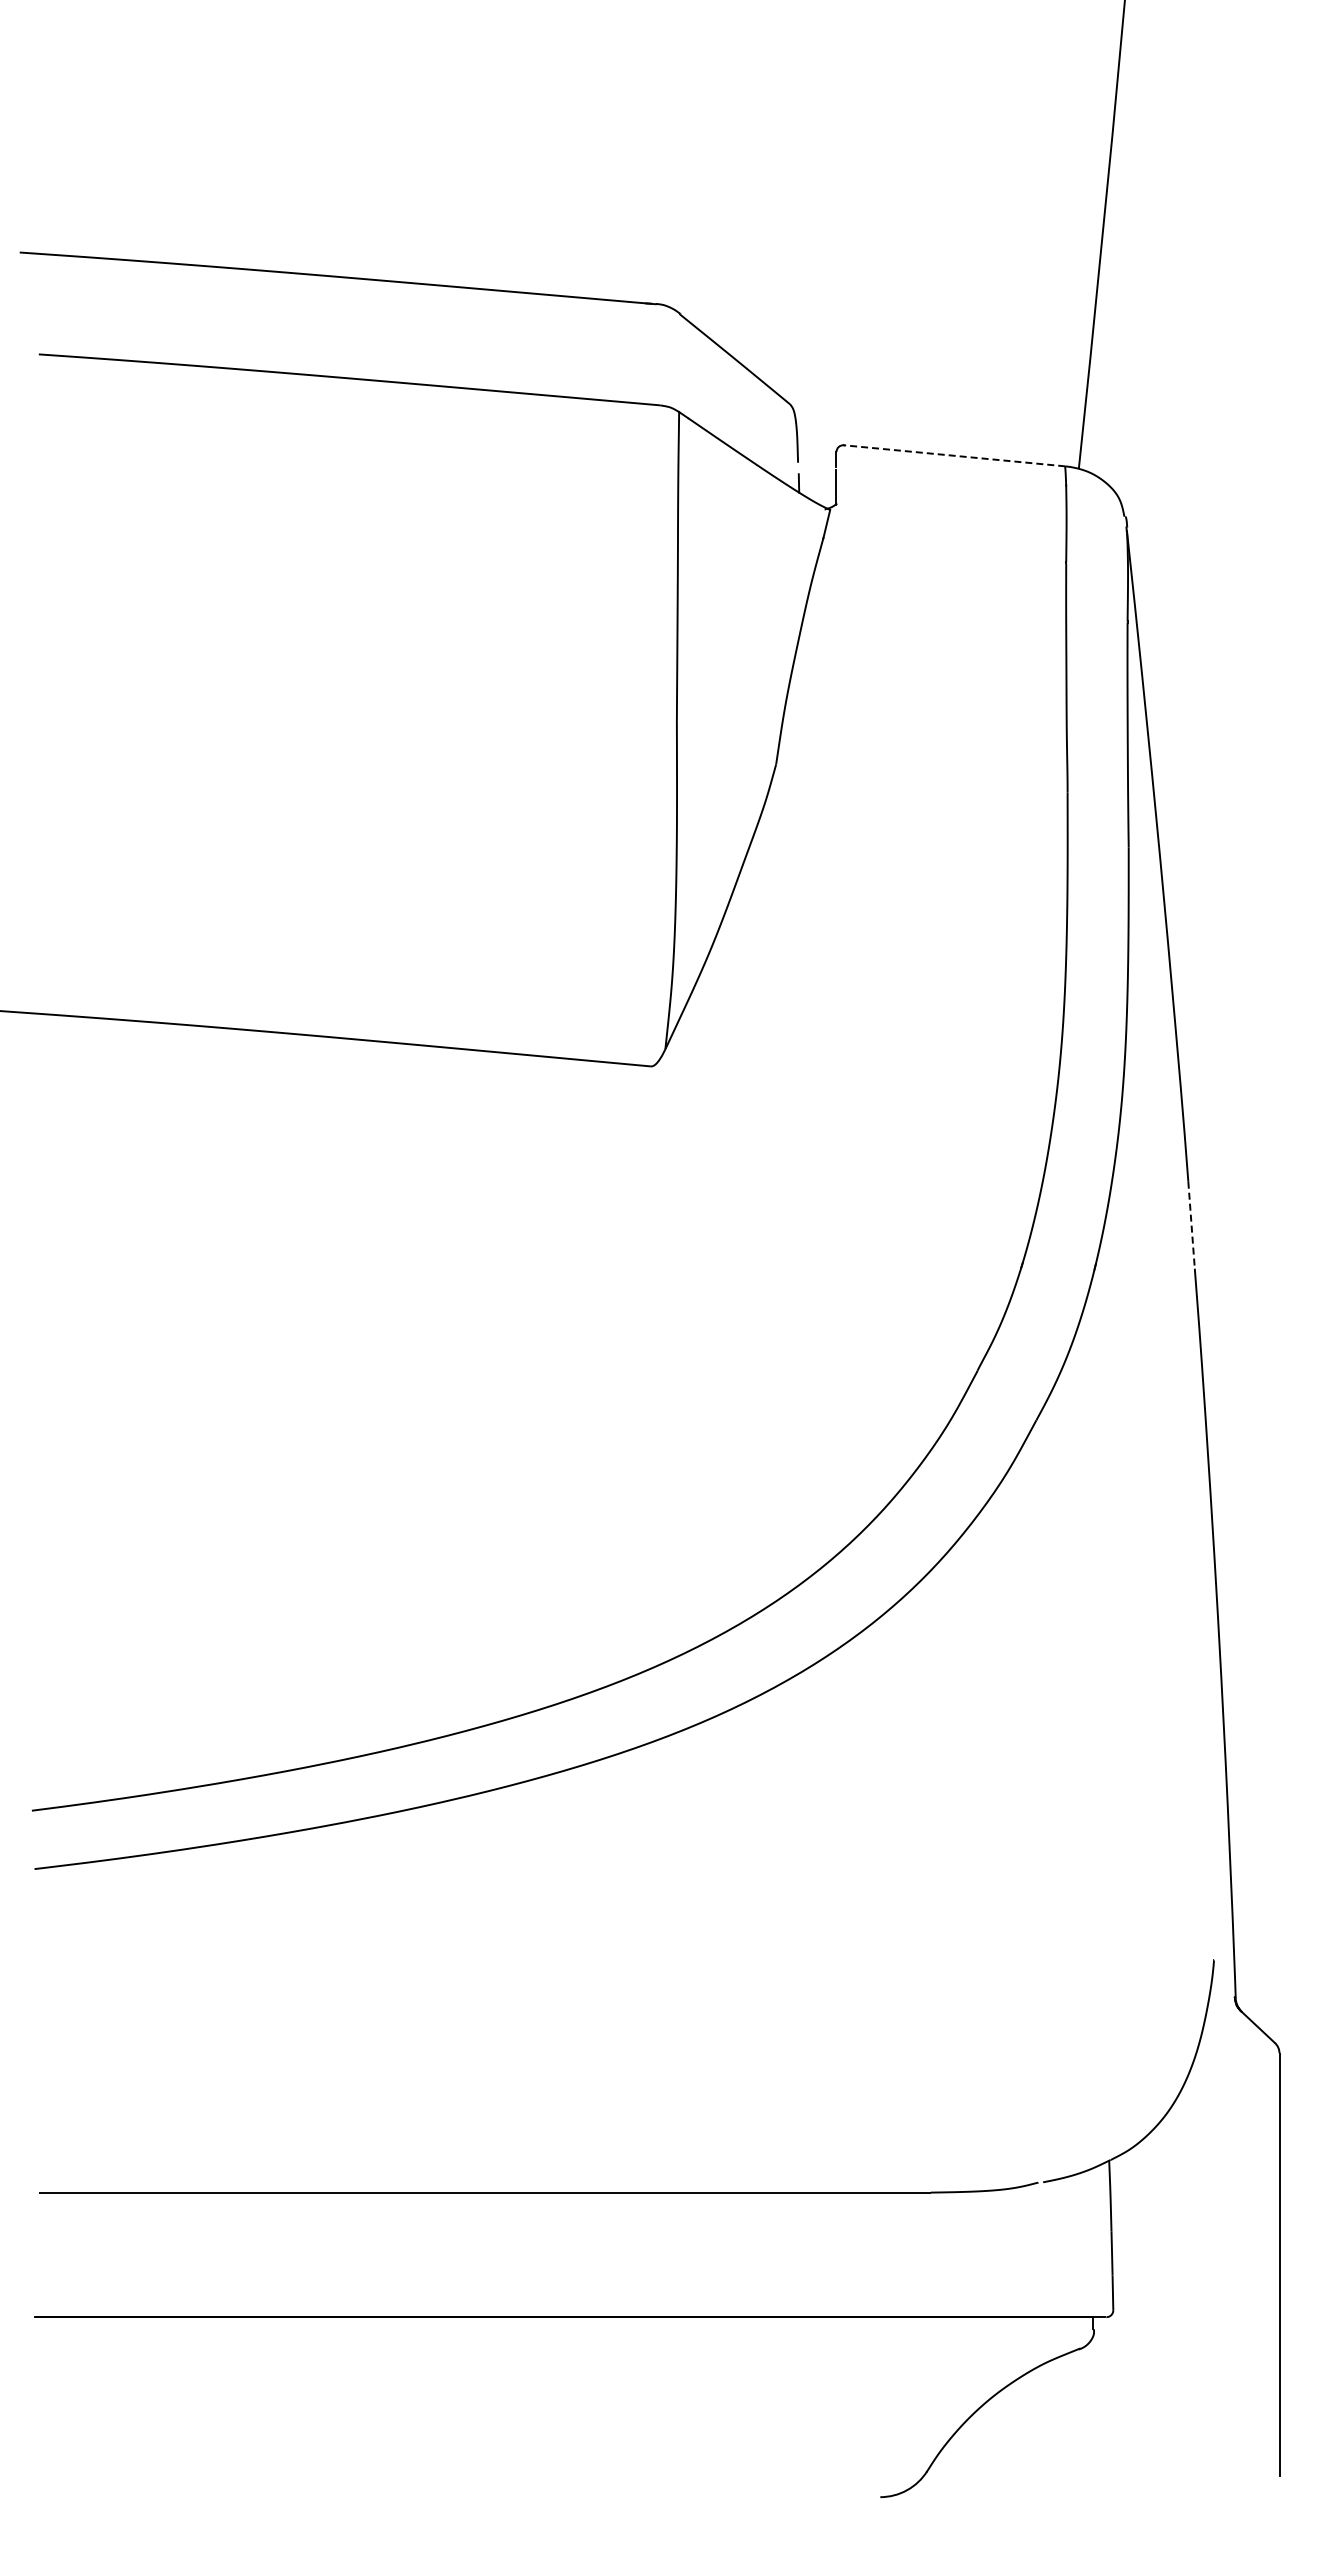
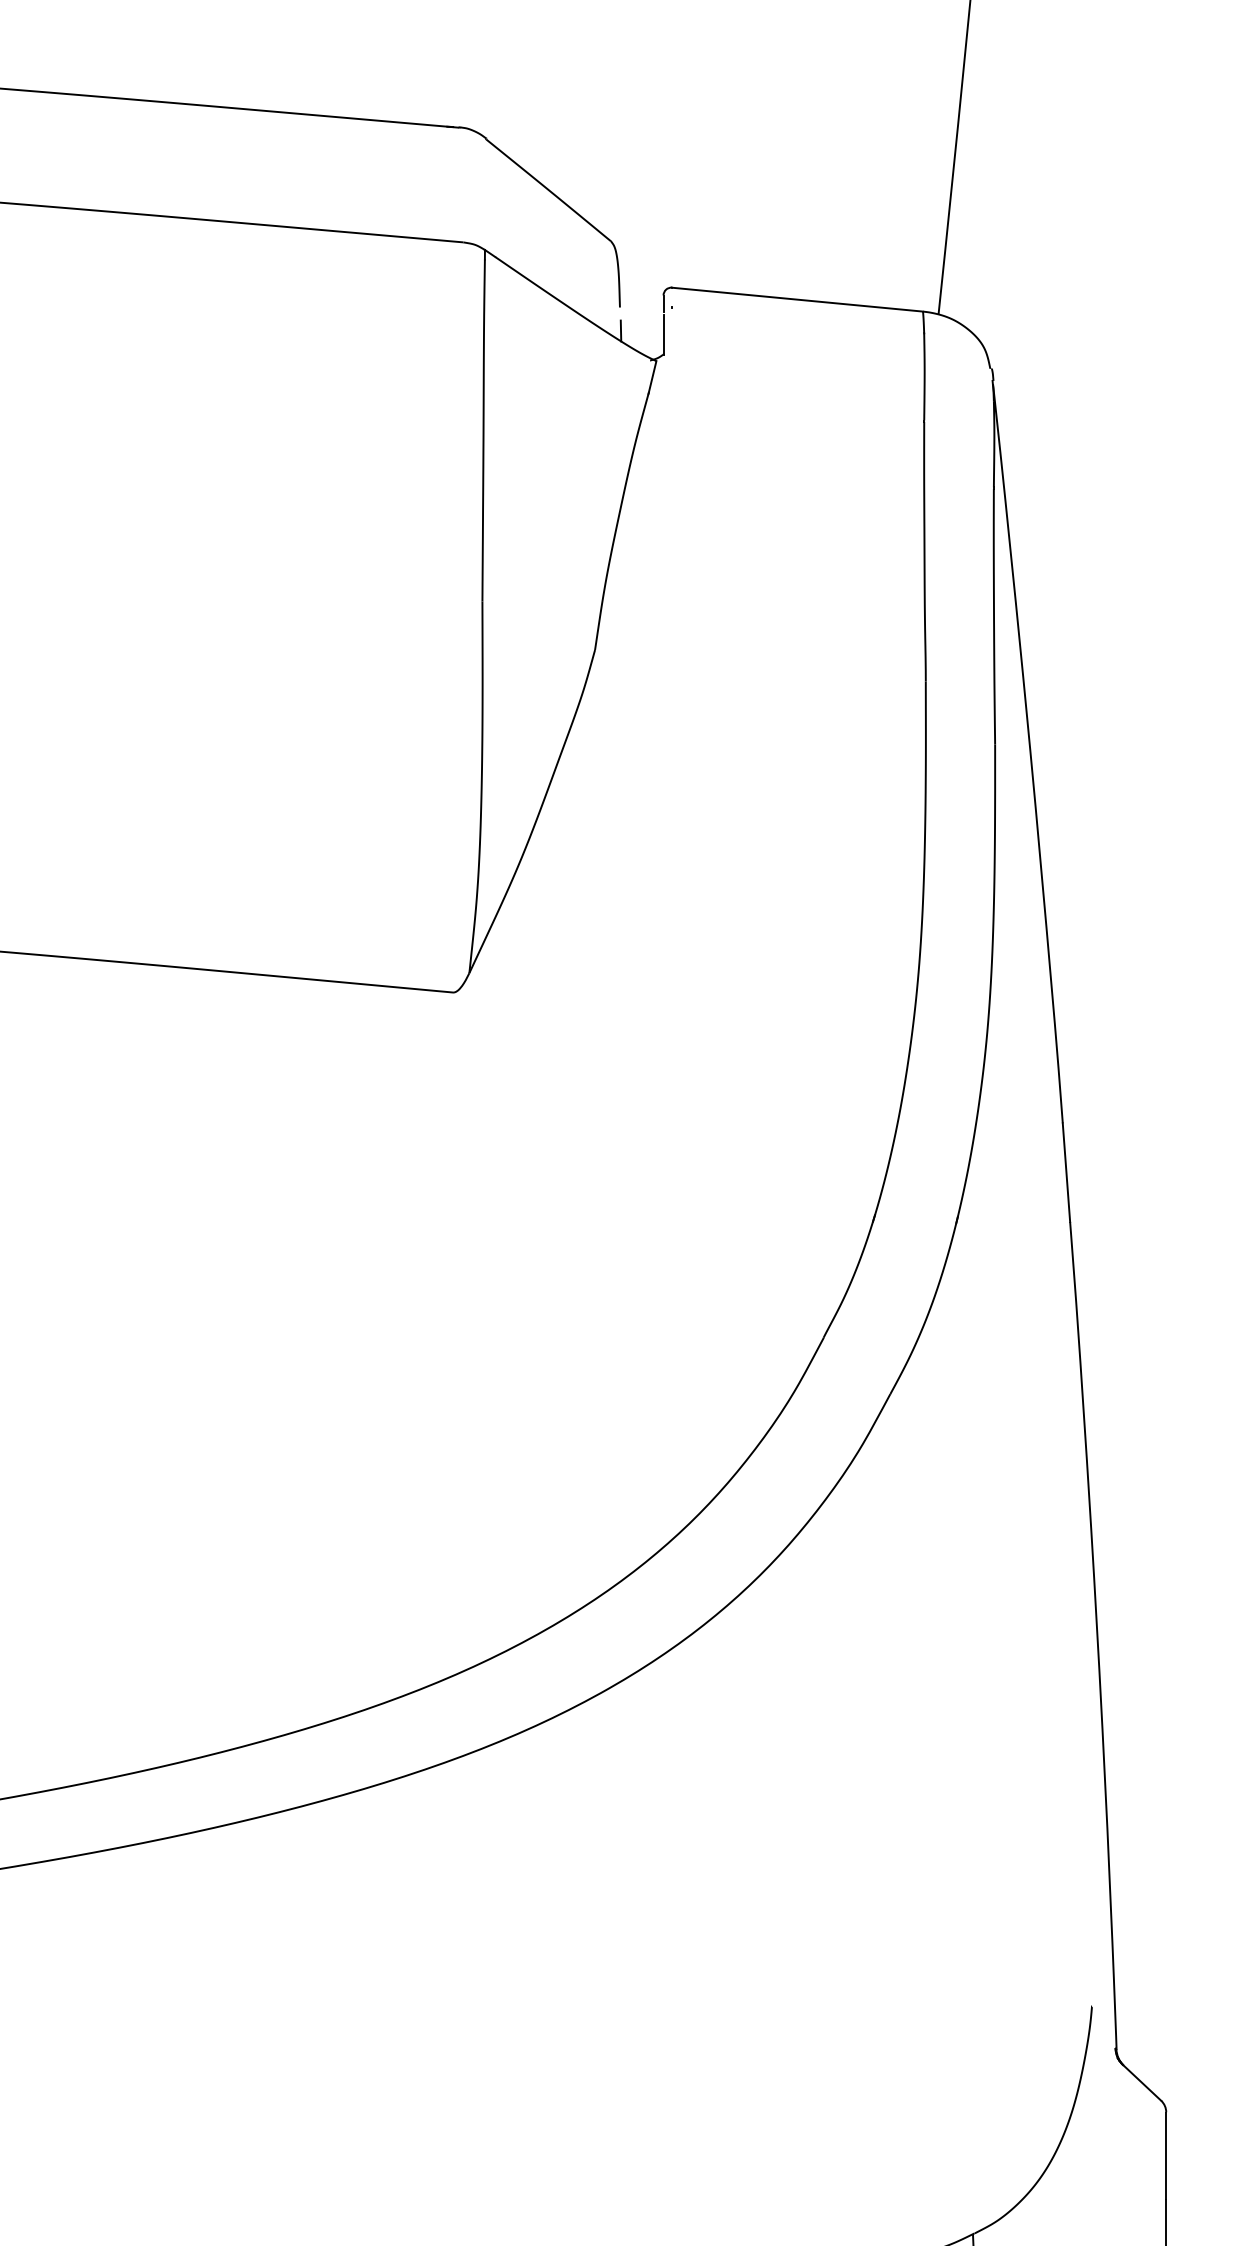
line: (954, 455) -> (797, 299), dashed -> solid
line: (1191, 1225) -> (1066, 1173), dashed -> solid

